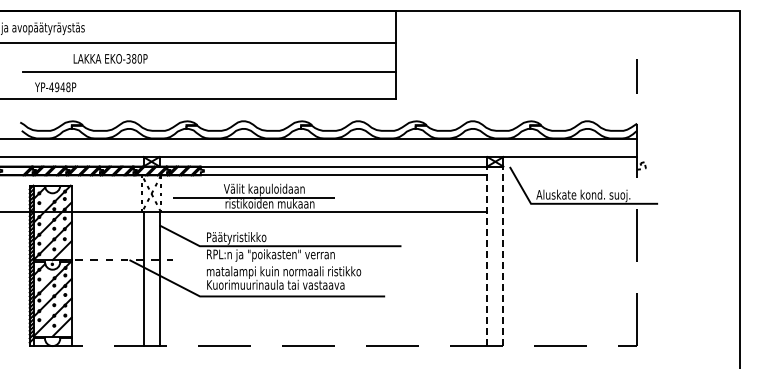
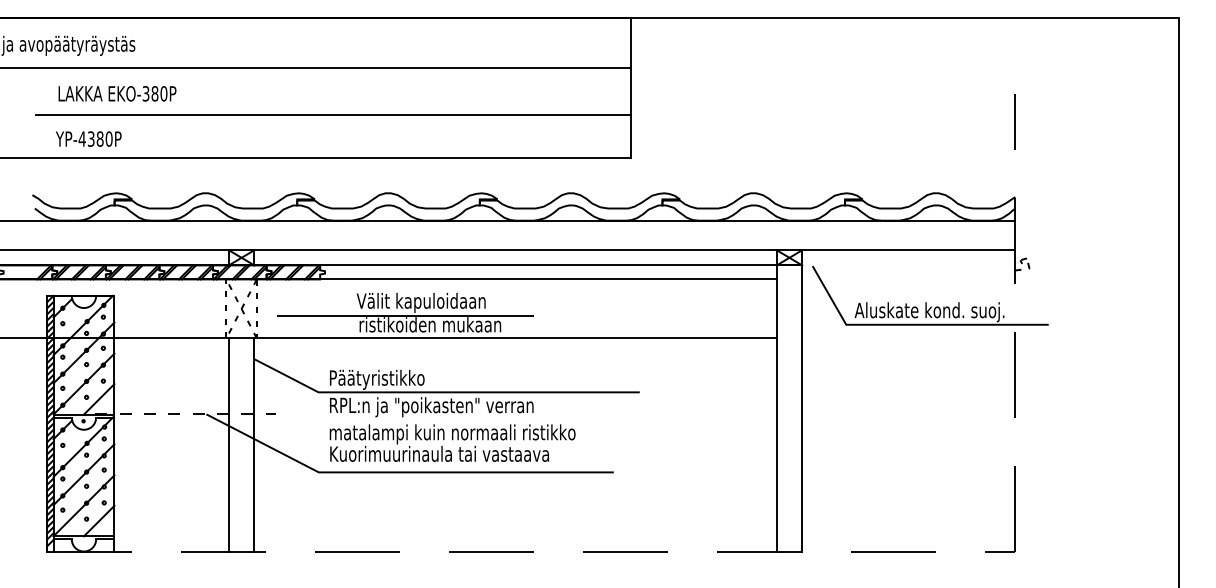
text: (110, 58) -> (117, 93), moved
text: (62, 87) -> (99, 139), YP-4948P -> YP-4380P
line: (487, 256) -> (776, 408), dashed -> solid
line: (503, 256) -> (802, 408), dashed -> solid

